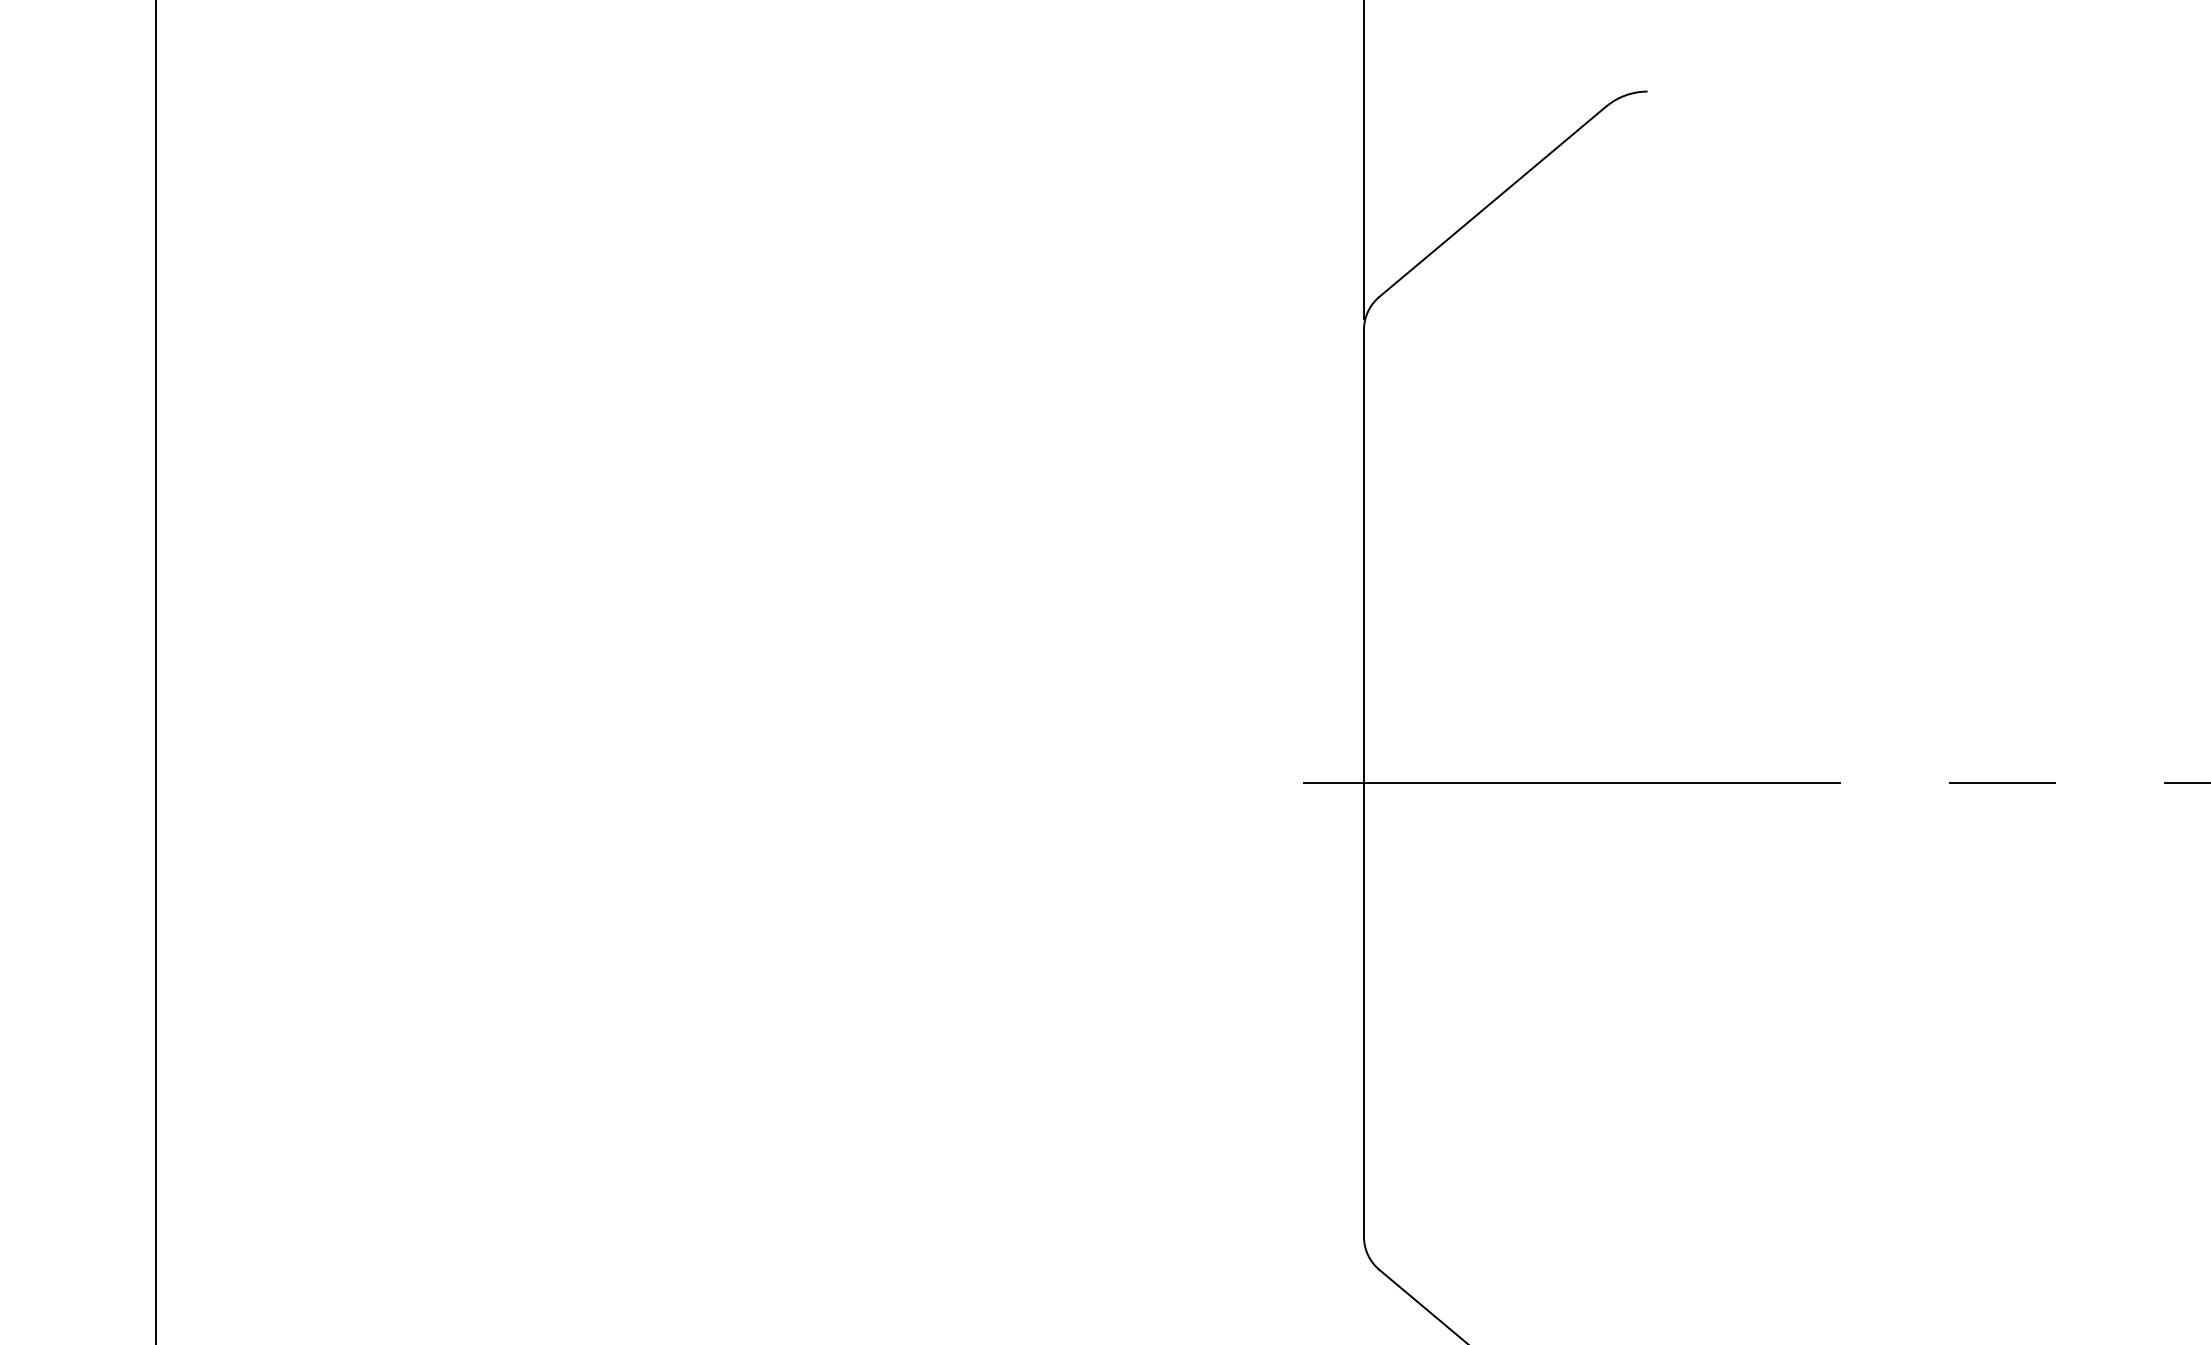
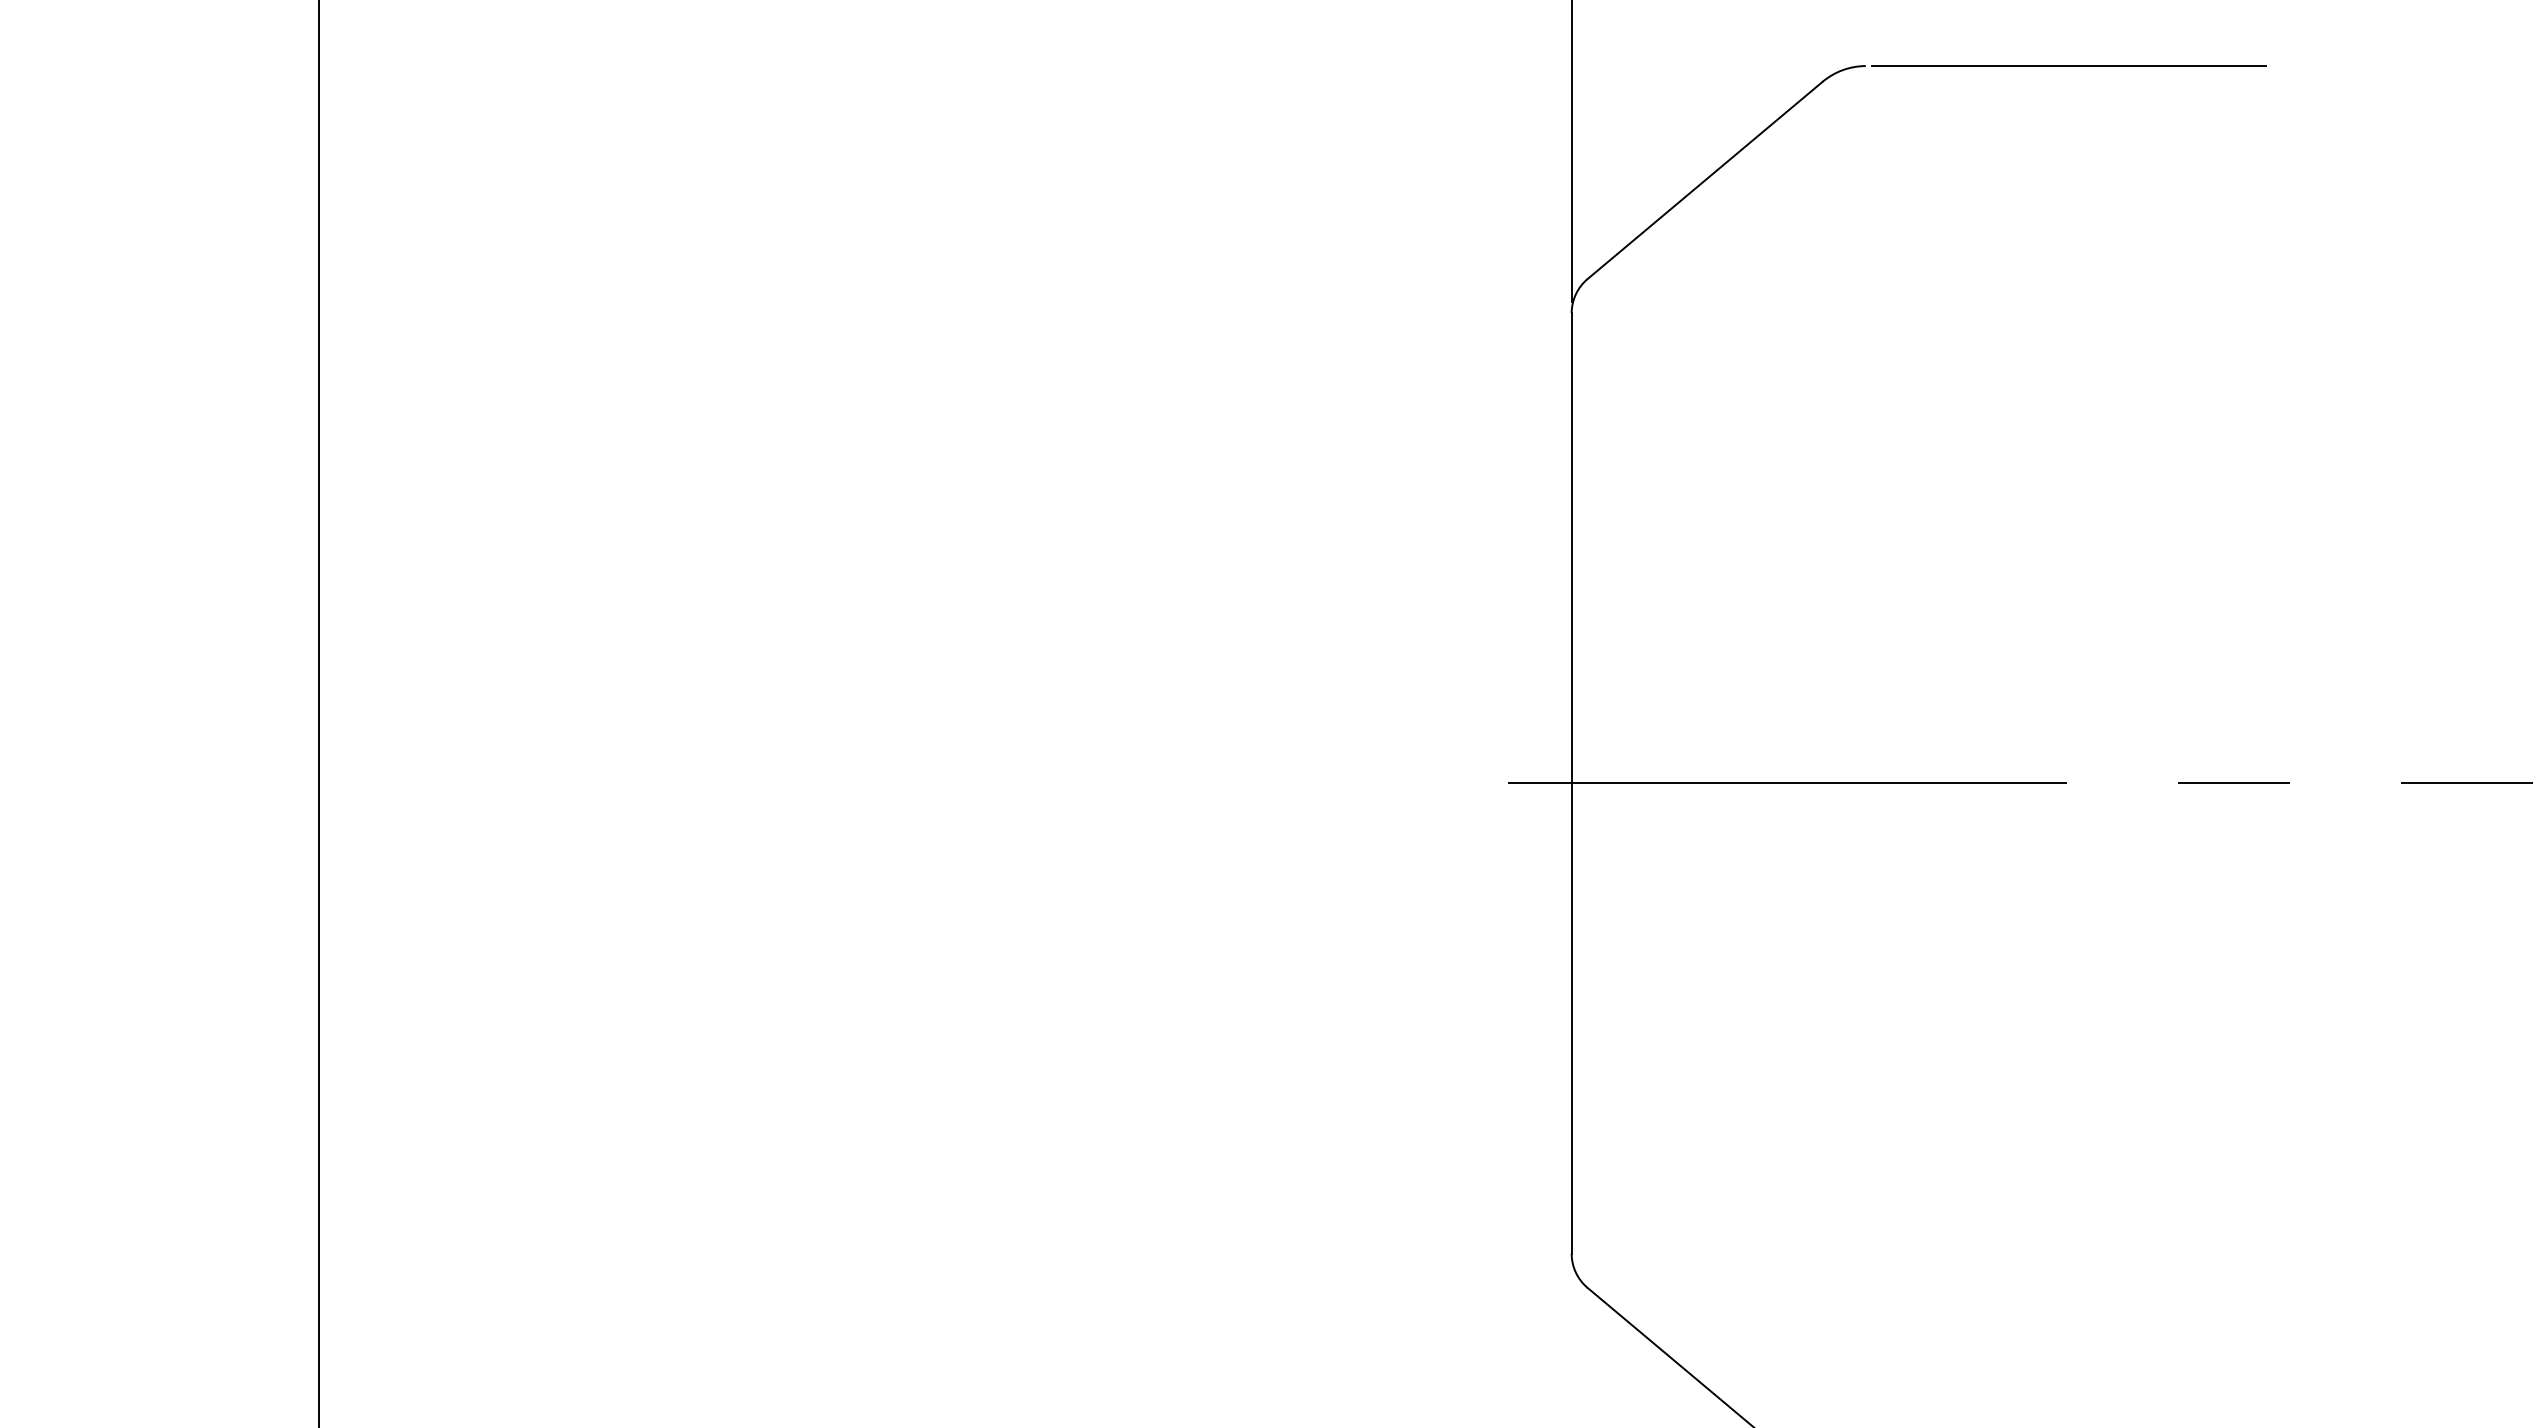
line: (1844, 91) -> (2069, 66), added

